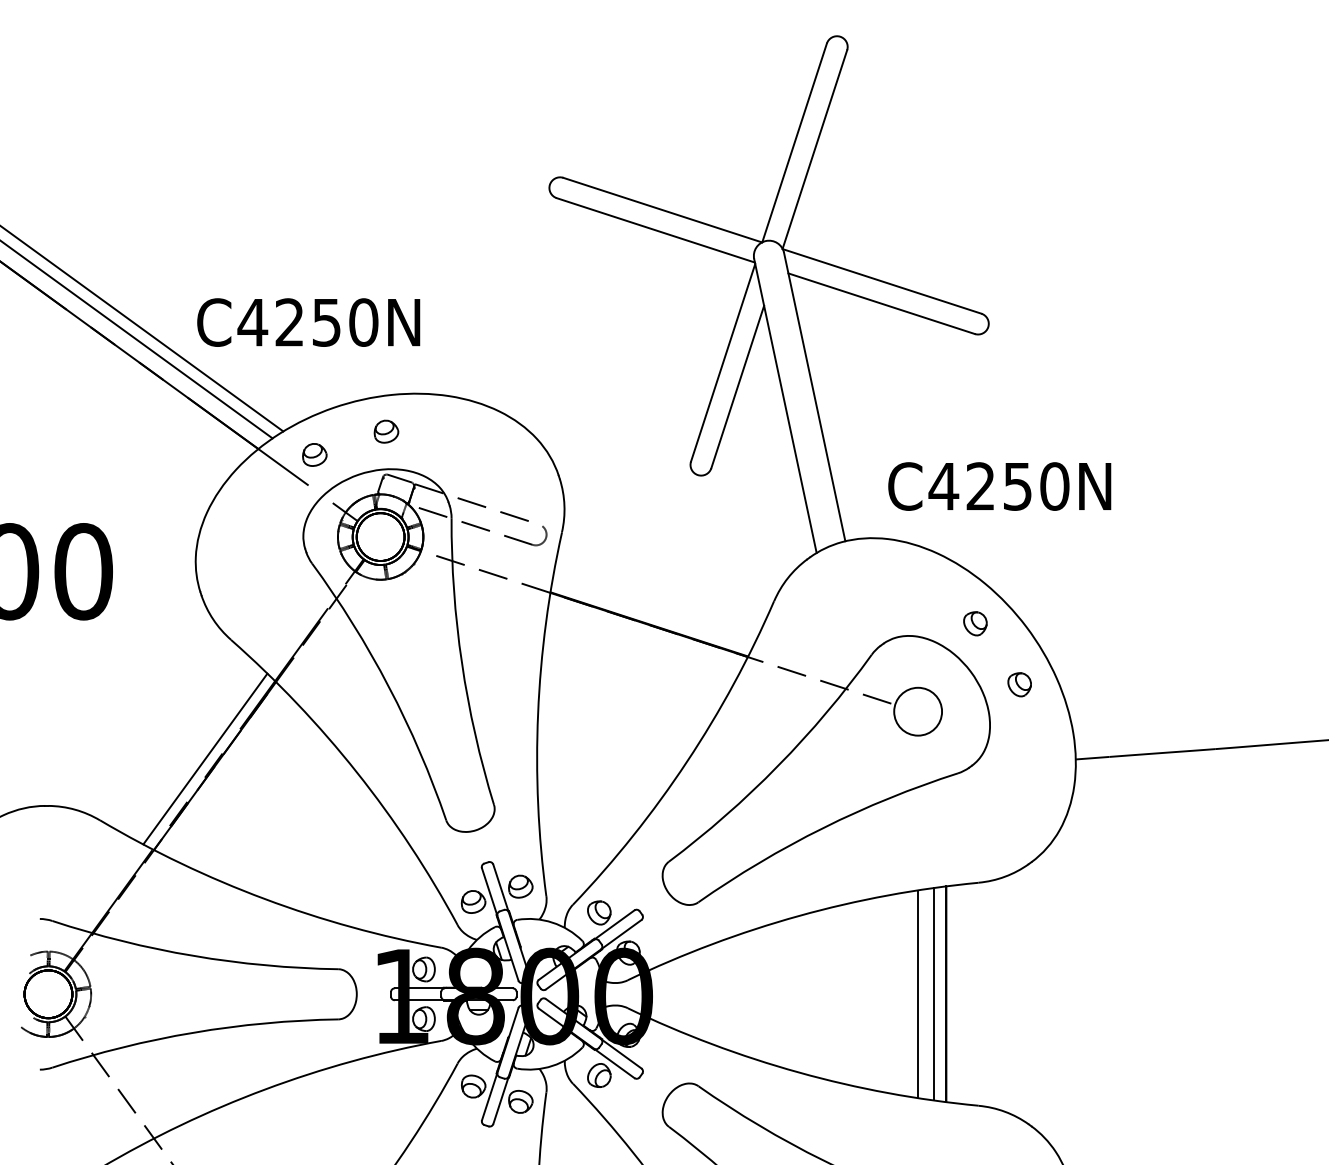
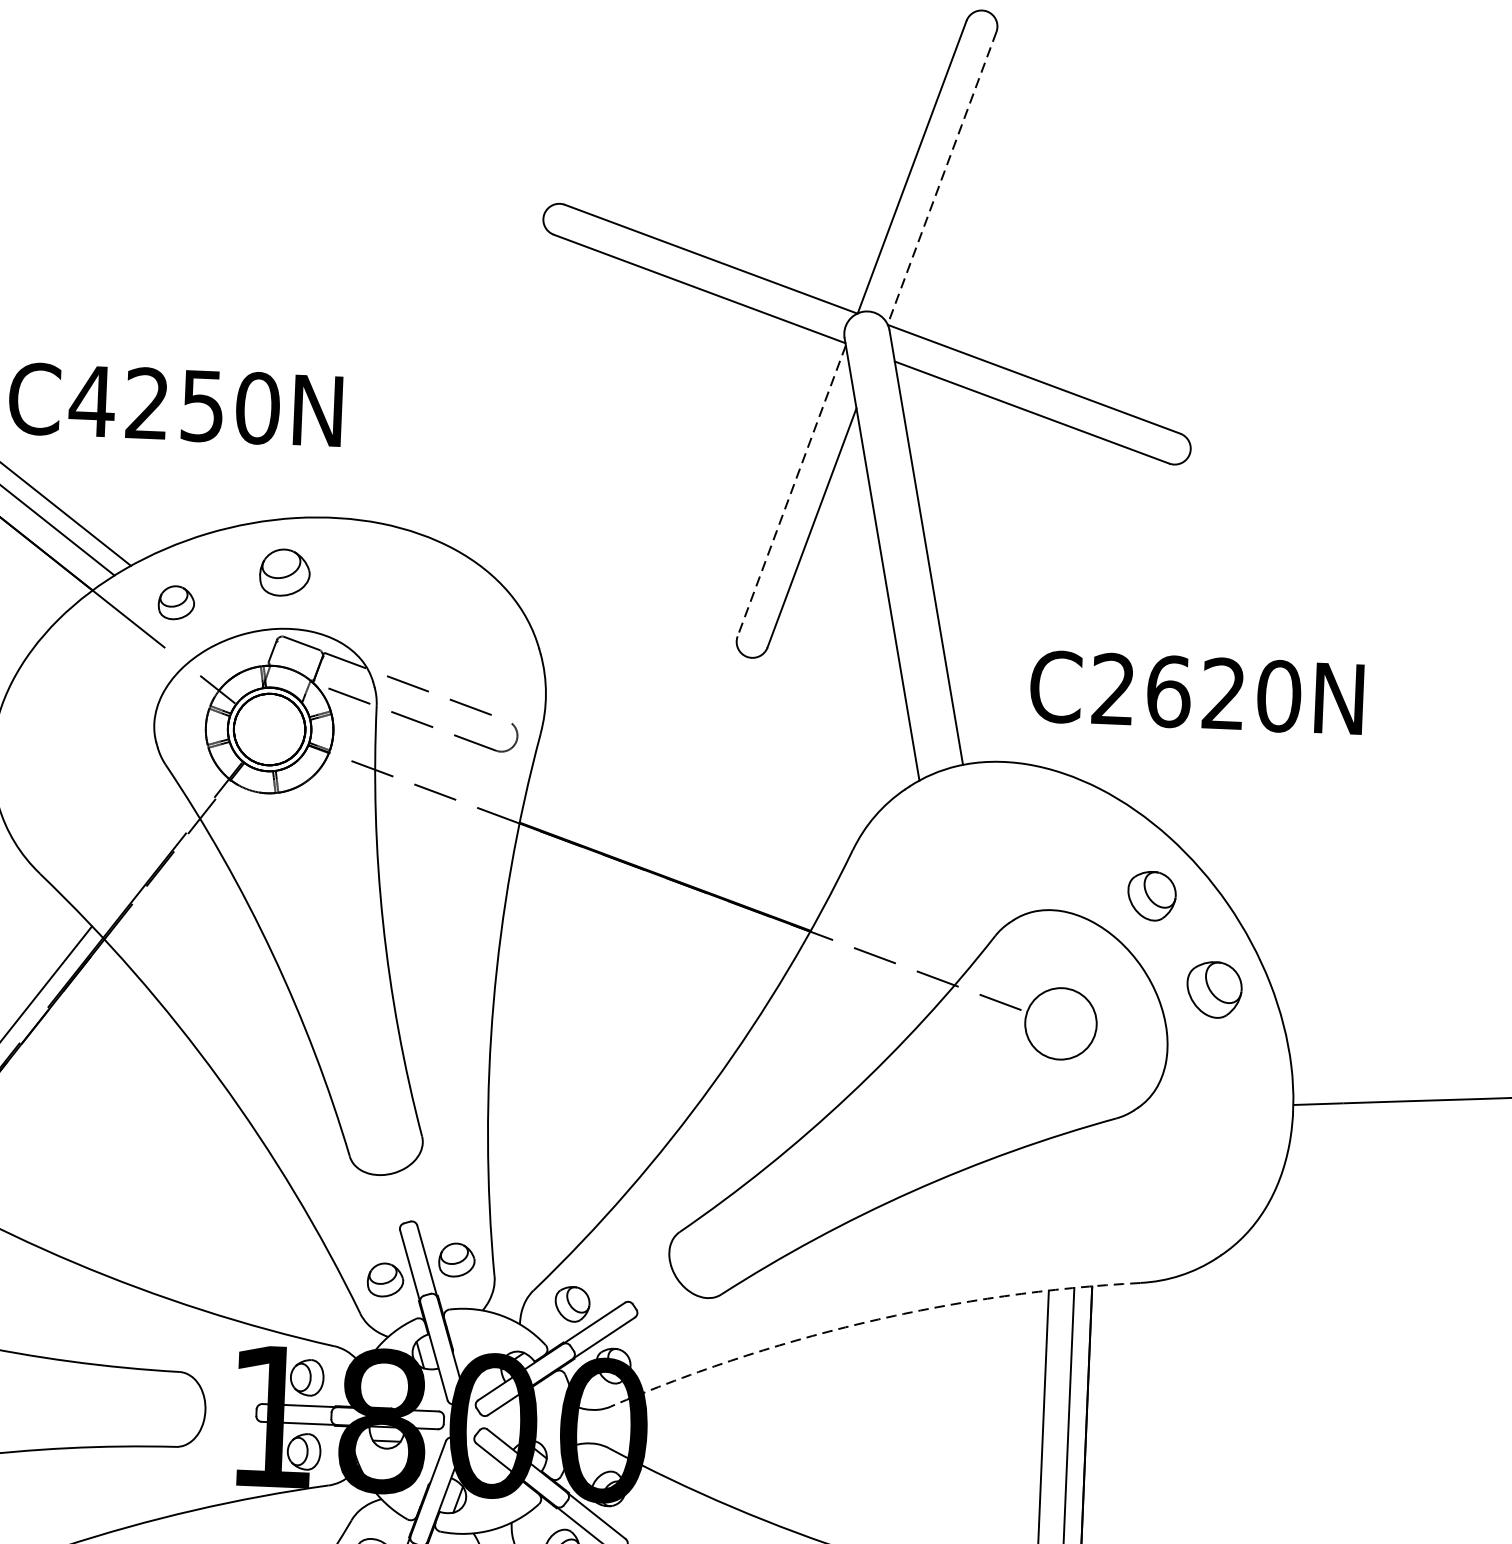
line: (814, 150) -> (941, 179), solid -> dashed
line: (723, 362) -> (792, 490), solid -> dashed
part: (386, 431) -> (284, 572), size x1.4
text: (979, 486) -> (1166, 691), C4250N -> C2620N
part: (975, 623) -> (1152, 895), size x1.4
part: (1019, 684) -> (1214, 989), size x1.6
arc: (798, 916) -> (869, 1322), solid -> dashed

